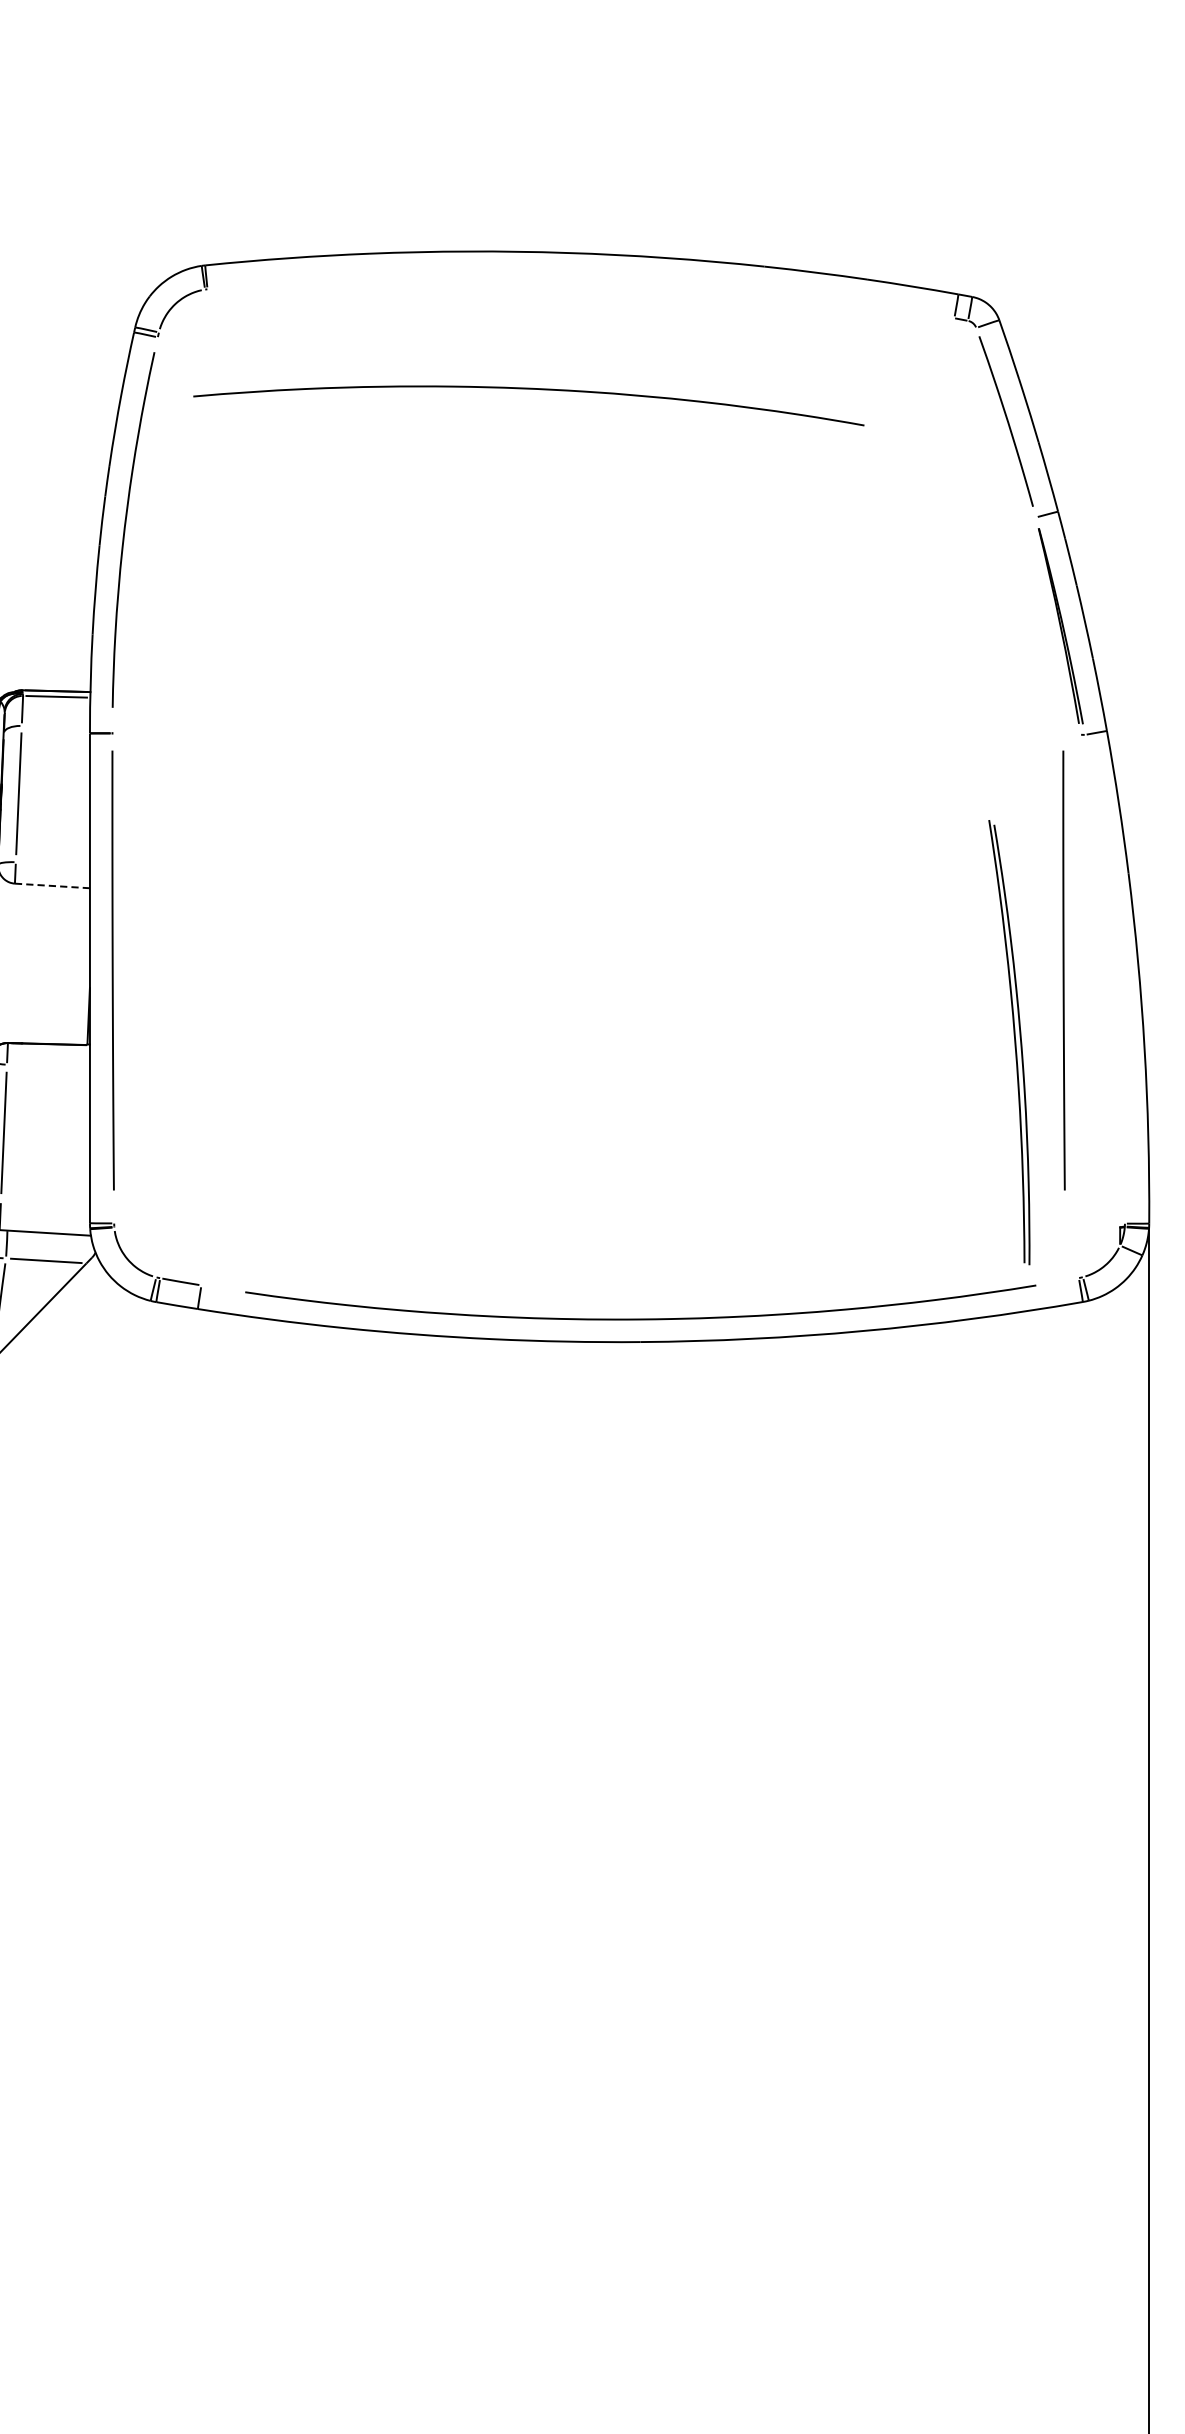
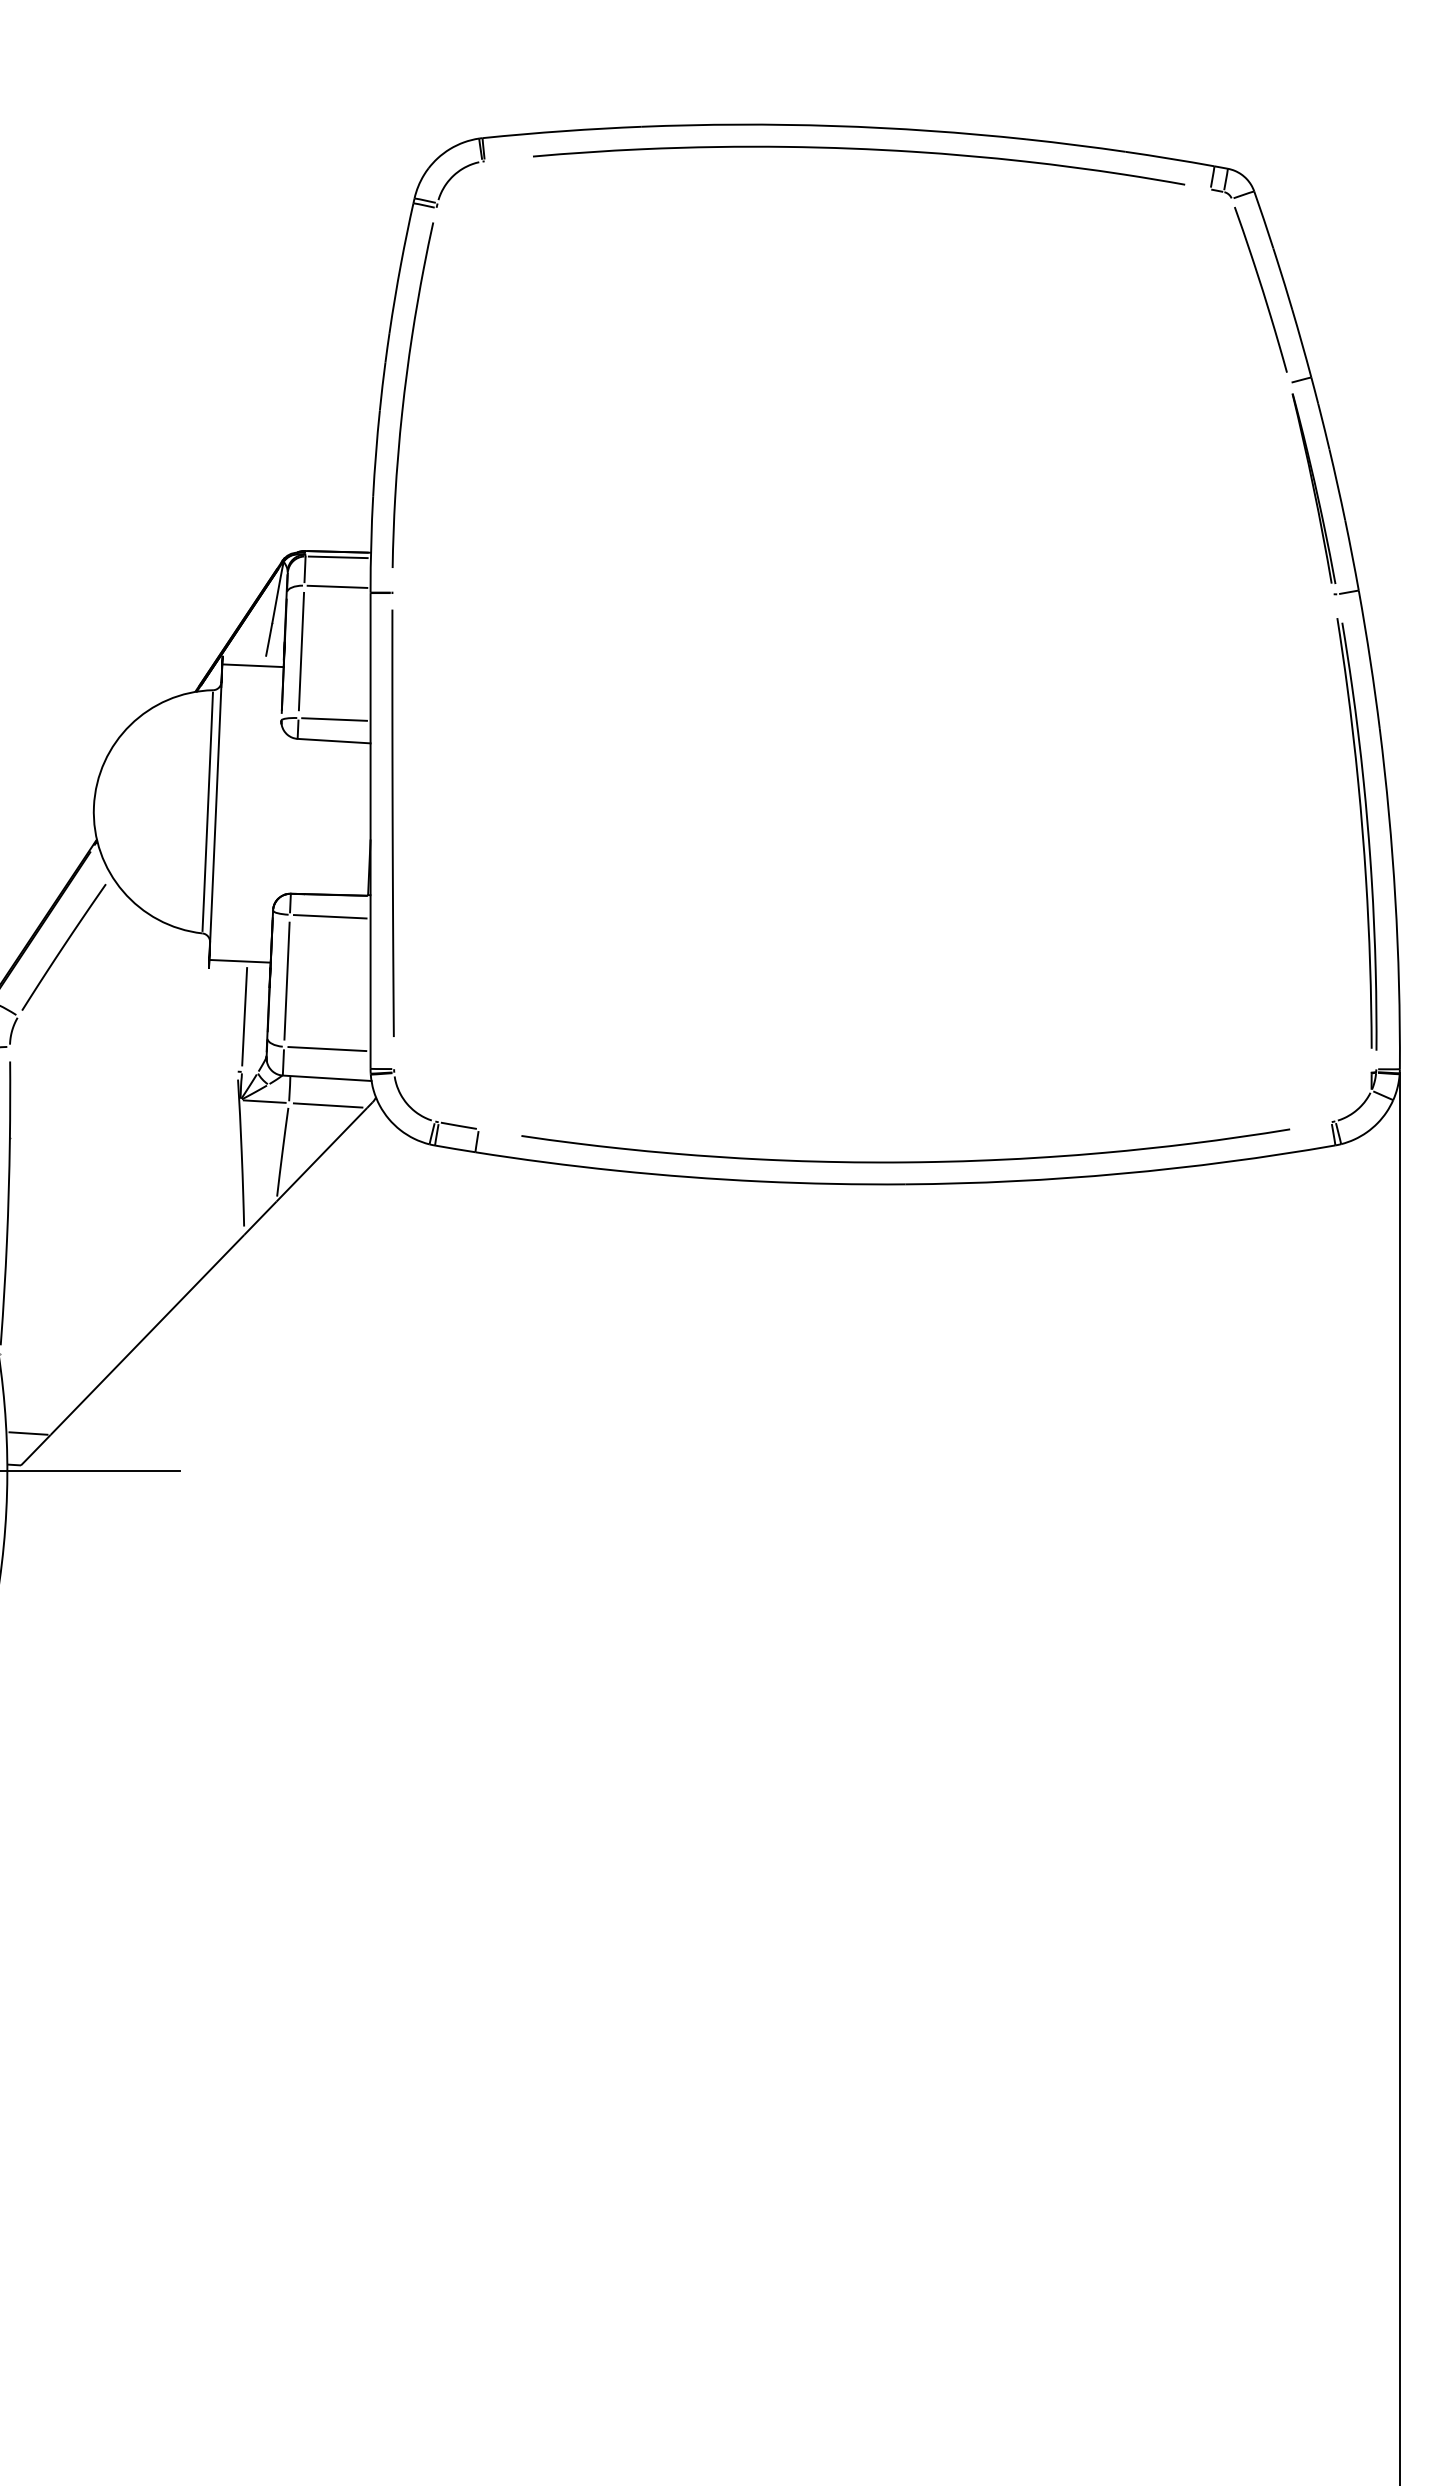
curve: (529, 389) -> (859, 149), moved
line: (55, 726) -> (337, 586), added
line: (52, 863) -> (334, 719), added
line: (52, 886) -> (334, 741), dashed -> solid
line: (1063, 969) -> (1316, 822), removed
part: (1008, 1042) -> (1356, 834), moved
line: (47, 1066) -> (329, 916), added
line: (45, 1203) -> (327, 1049), added

